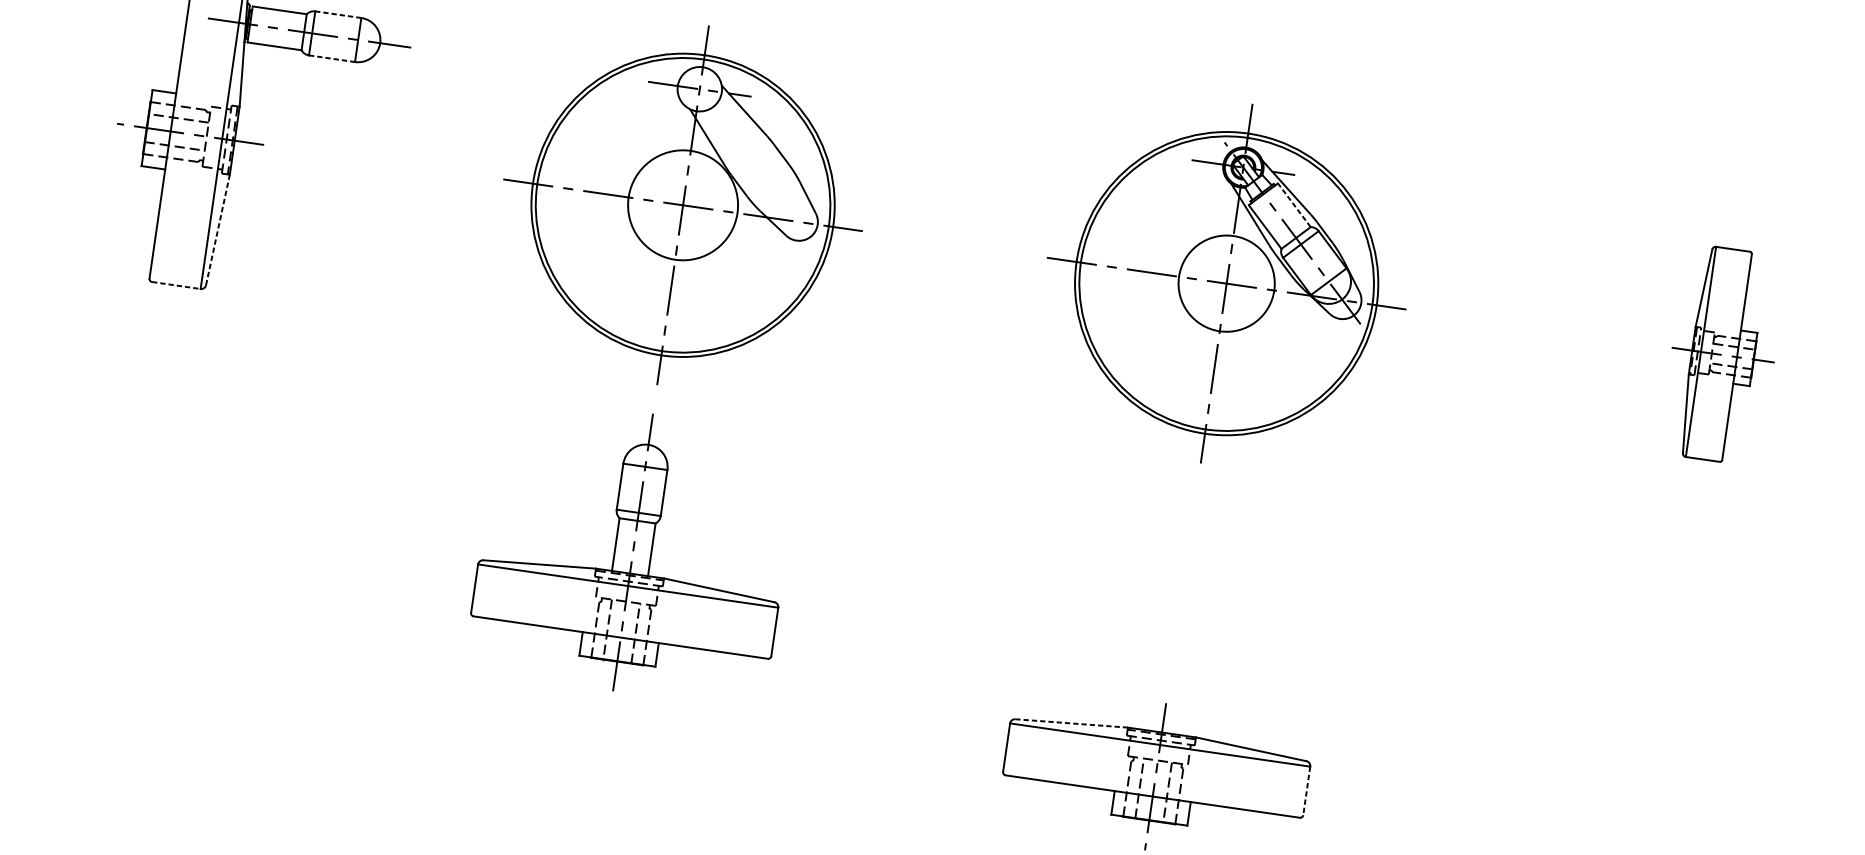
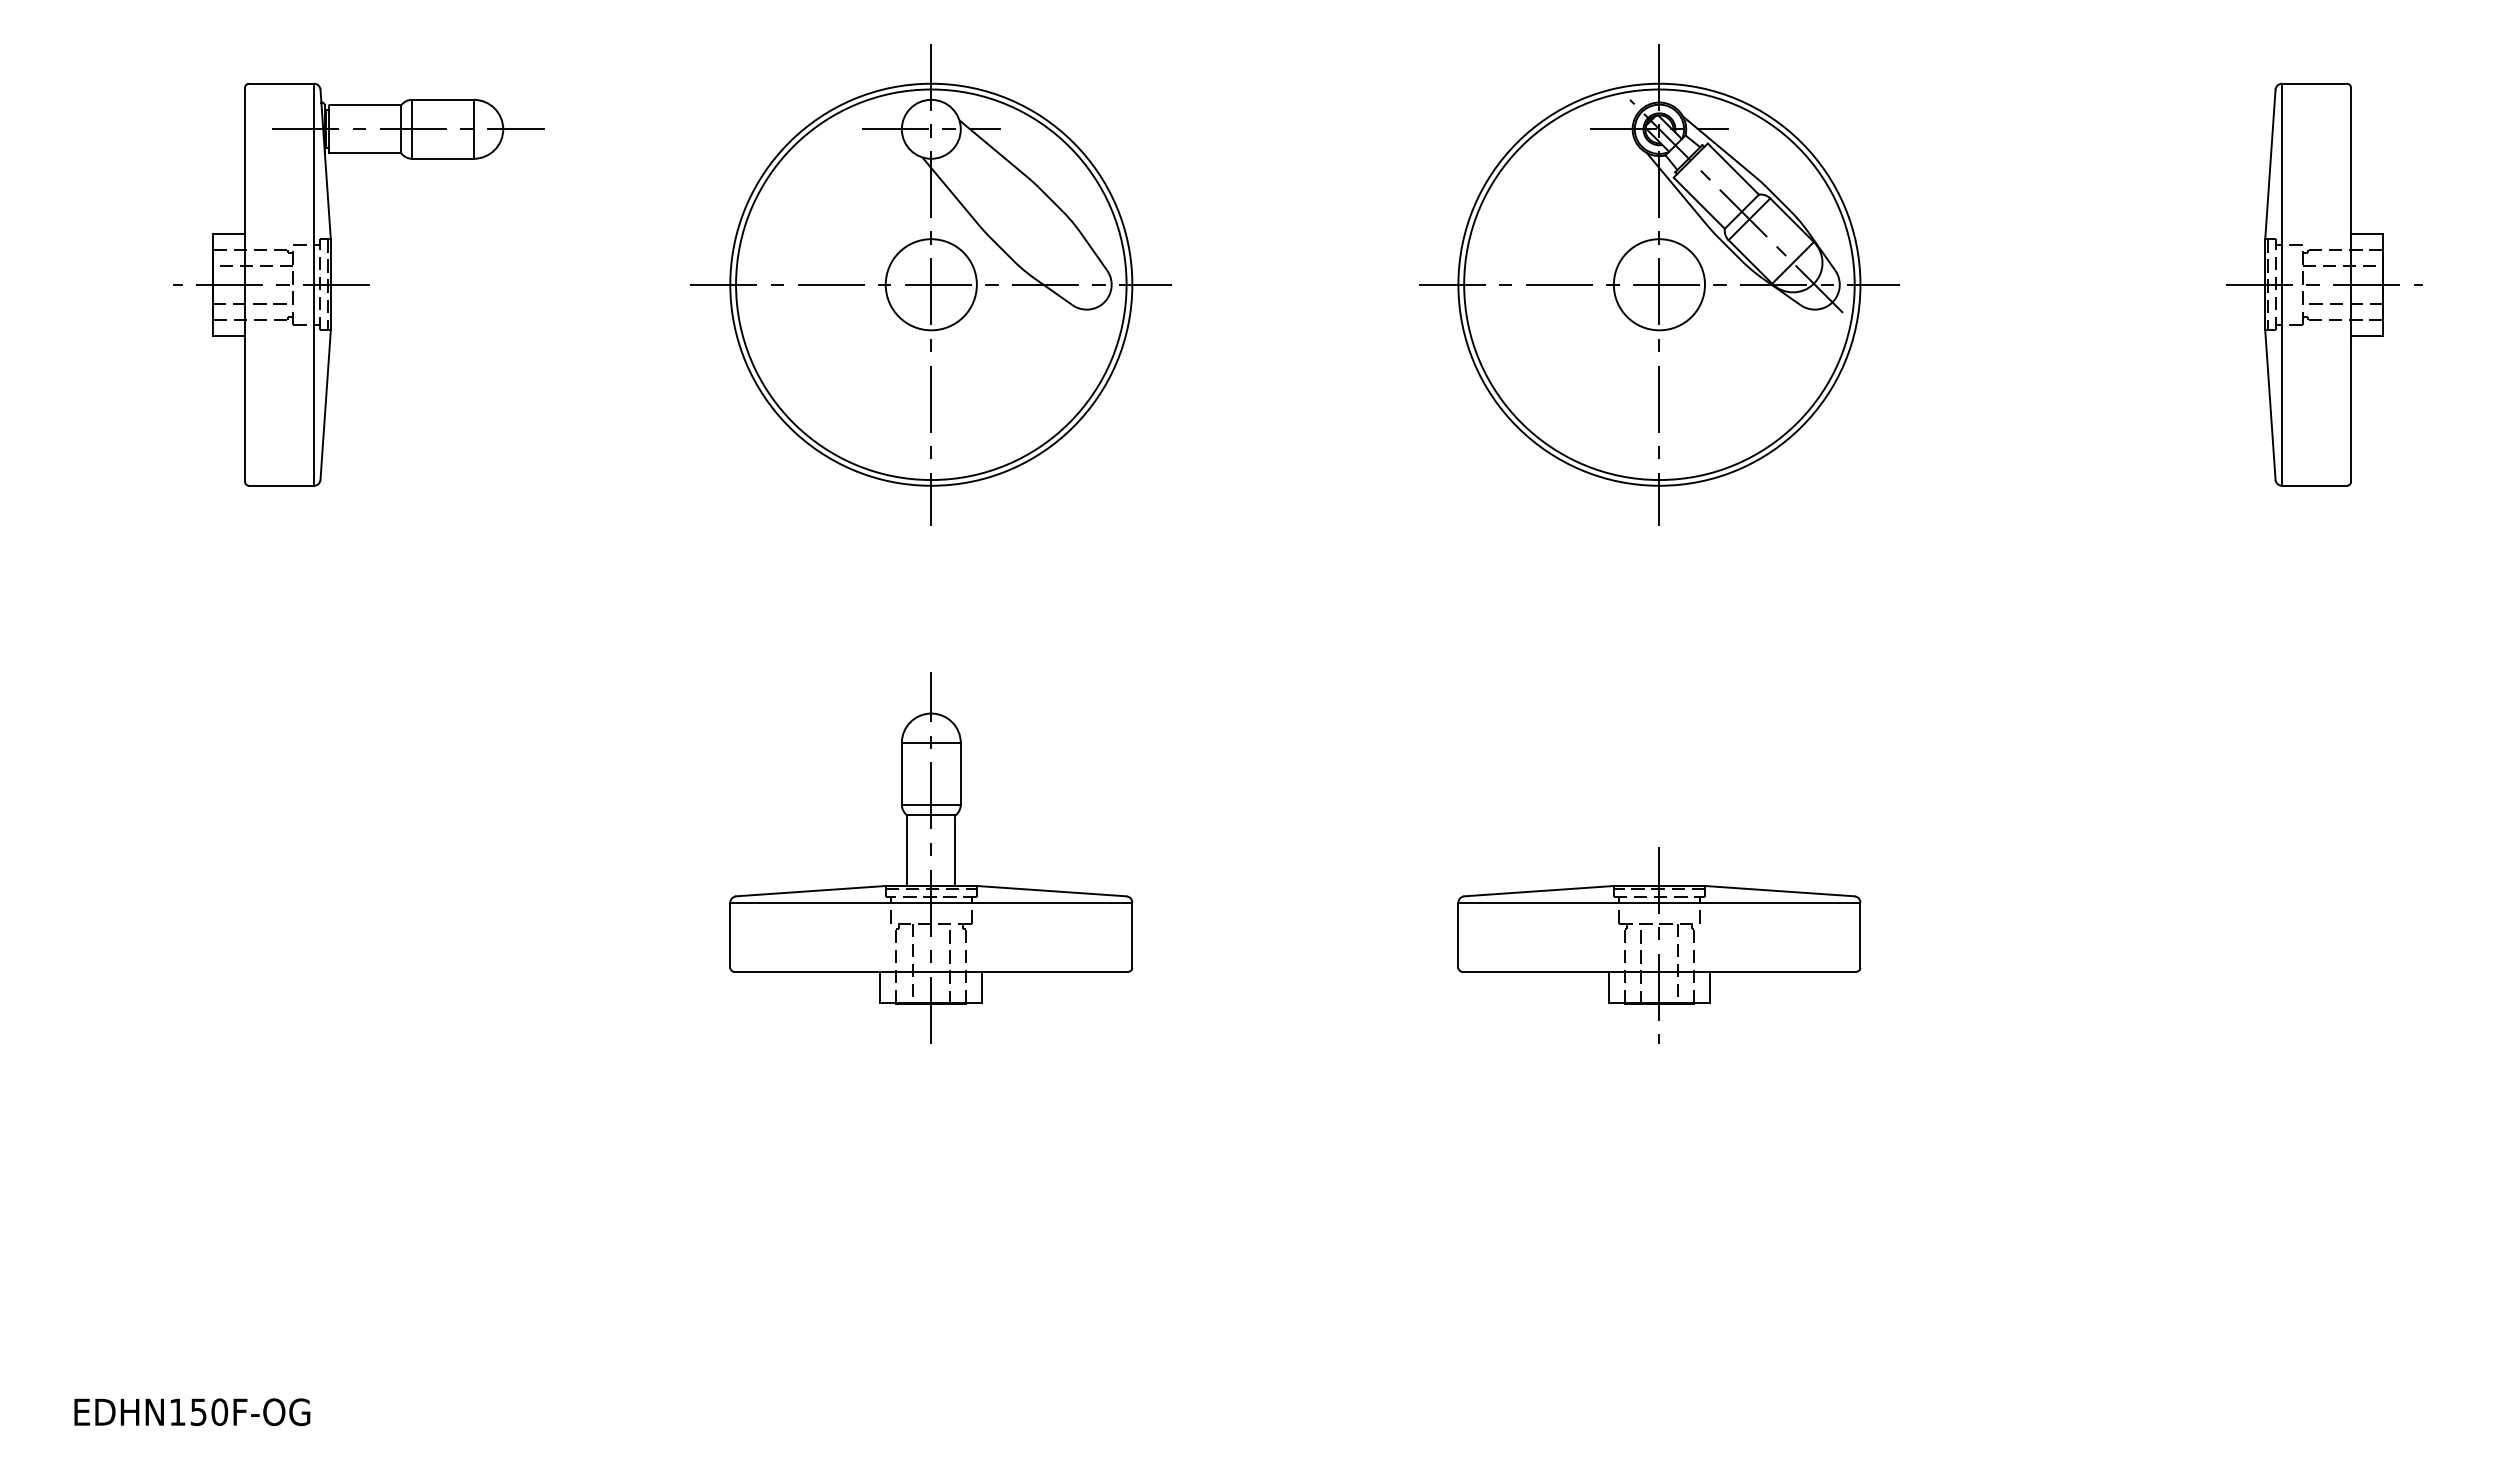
line: (338, 14) -> (442, 99), dashed -> solid
line: (331, 58) -> (442, 158), dashed -> solid
circle: (682, 205) -> (930, 284), size x0.62
line: (1294, 205) -> (1733, 169), dashed -> solid
line: (217, 230) -> (325, 405), dashed -> solid
circle: (1226, 283) -> (1659, 284), size x0.71
line: (176, 285) -> (281, 485), dashed -> solid
part: (1723, 355) -> (2324, 284), size x1.43
part: (633, 552) -> (931, 857), moved
line: (1071, 723) -> (1539, 891), dashed -> solid
line: (1306, 791) -> (1860, 935), dashed -> solid

